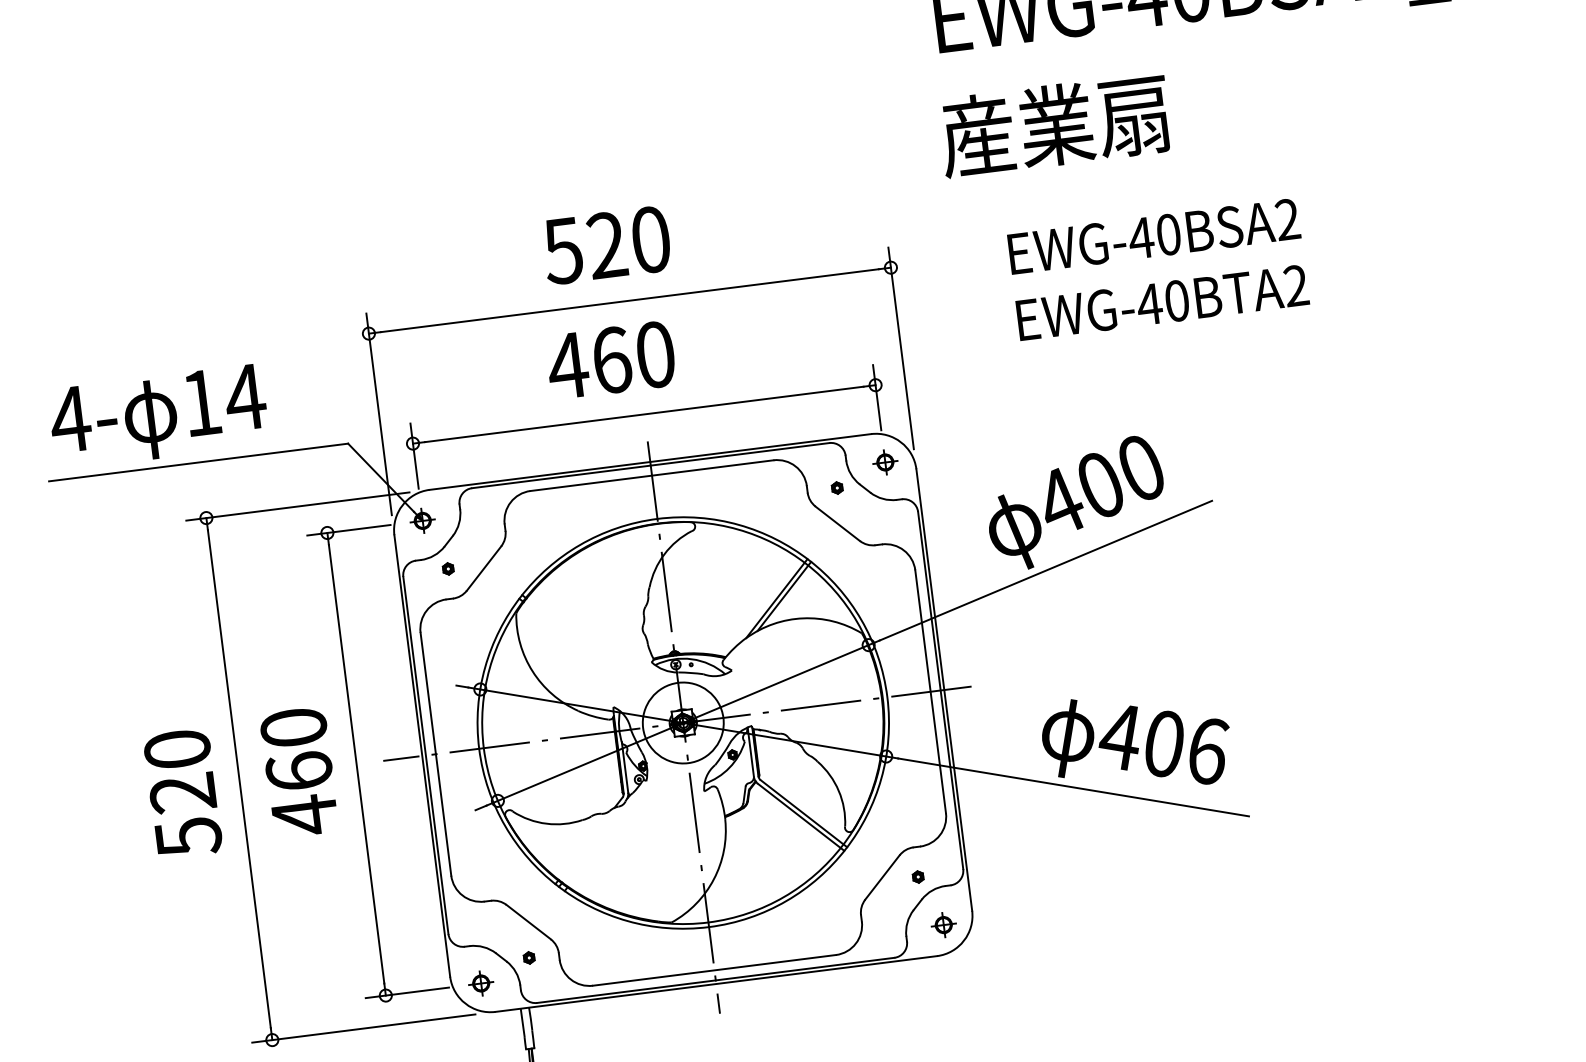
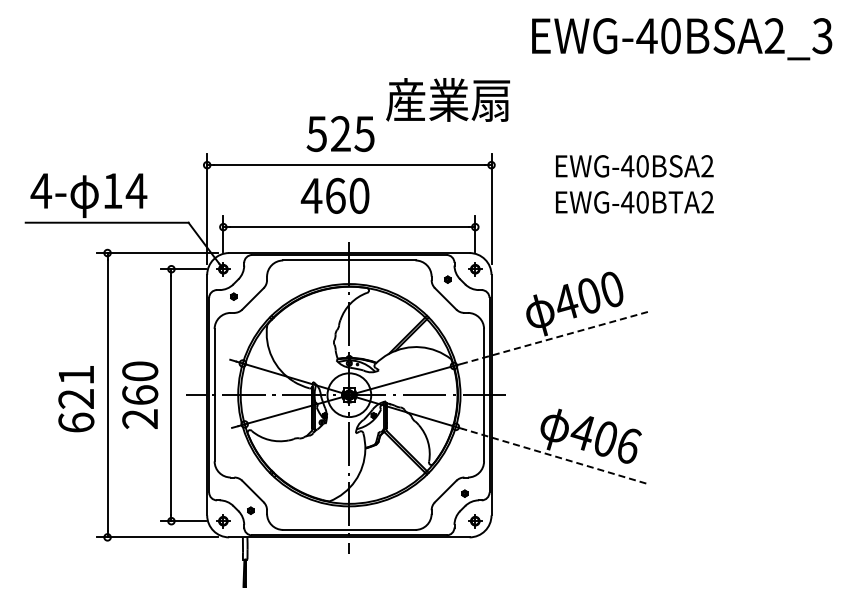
text: (1053, 124) -> (447, 99), moved
text: (650, 238) -> (364, 133), 520 -> 525
line: (1044, 571) -> (553, 338), solid -> dashed
line: (1072, 788) -> (553, 456), solid -> dashed
text: (183, 794) -> (76, 399), 520 -> 621
text: (303, 816) -> (139, 419), 460 -> 260

